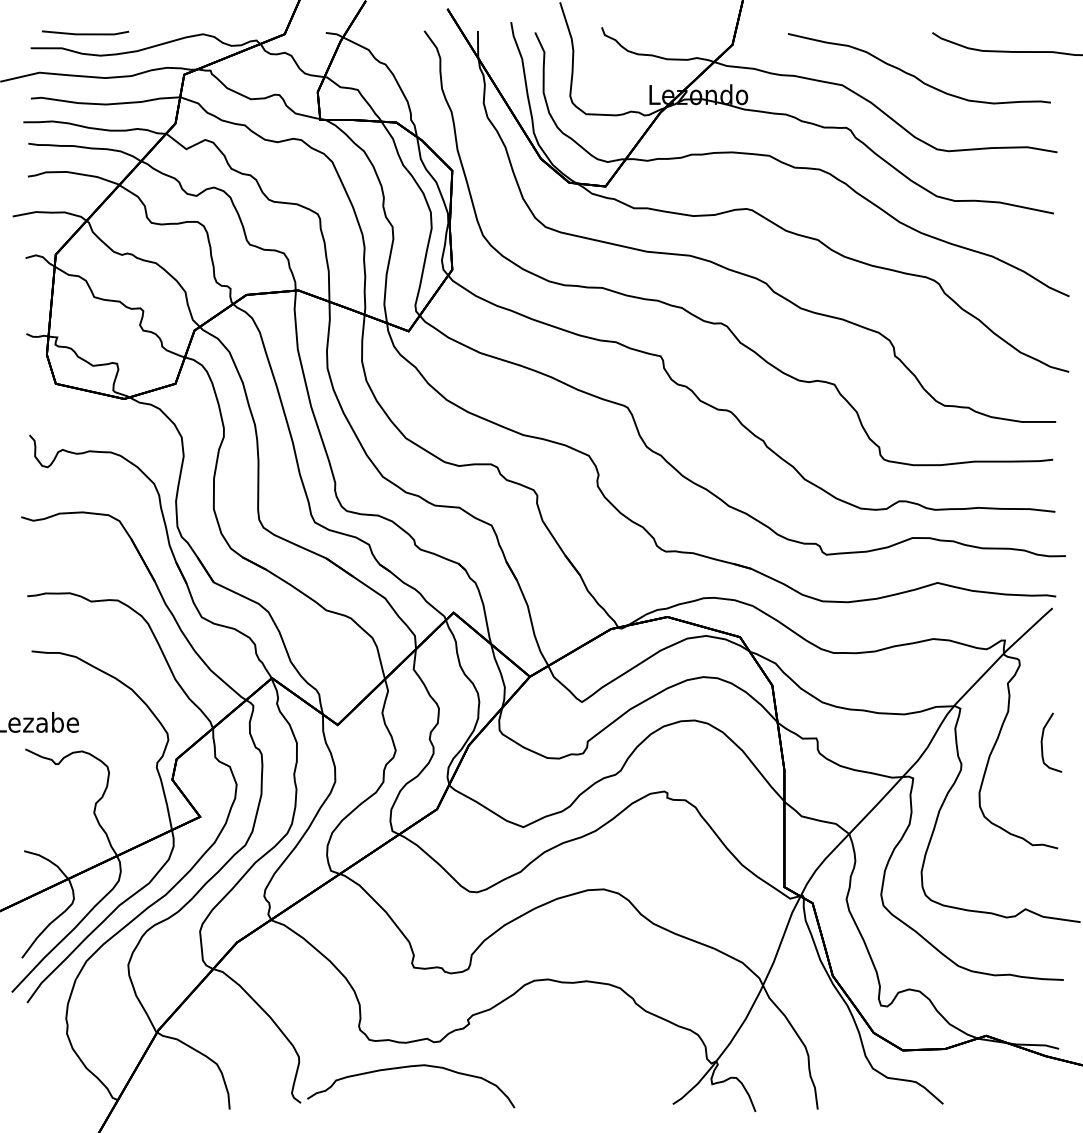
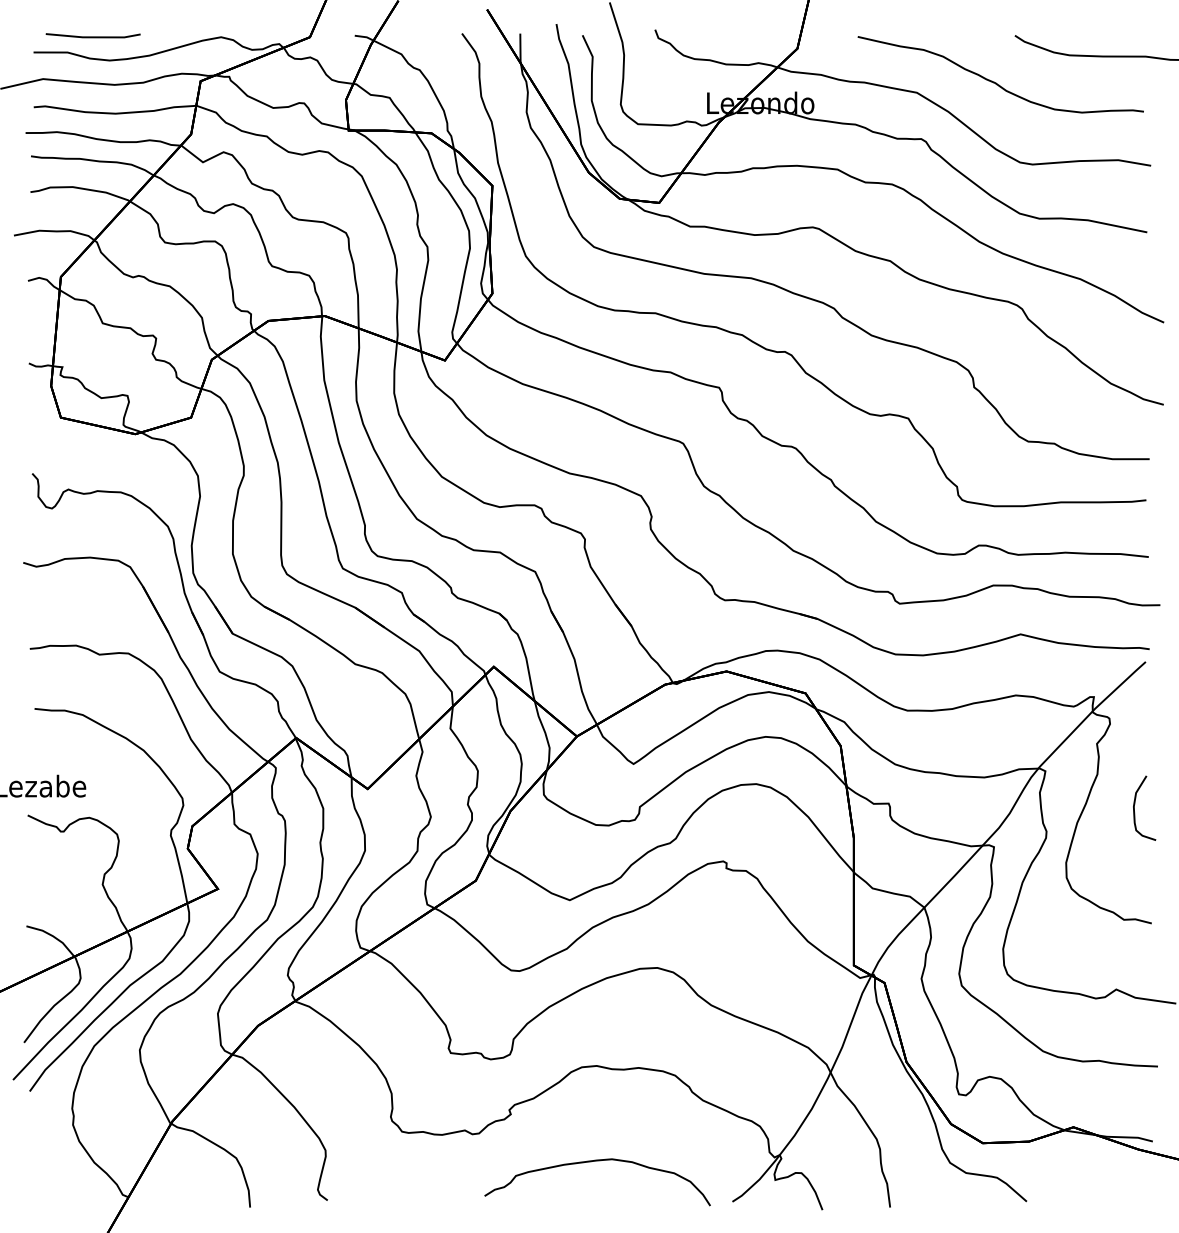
curve: (405, 1068) -> (591, 1162), moved

